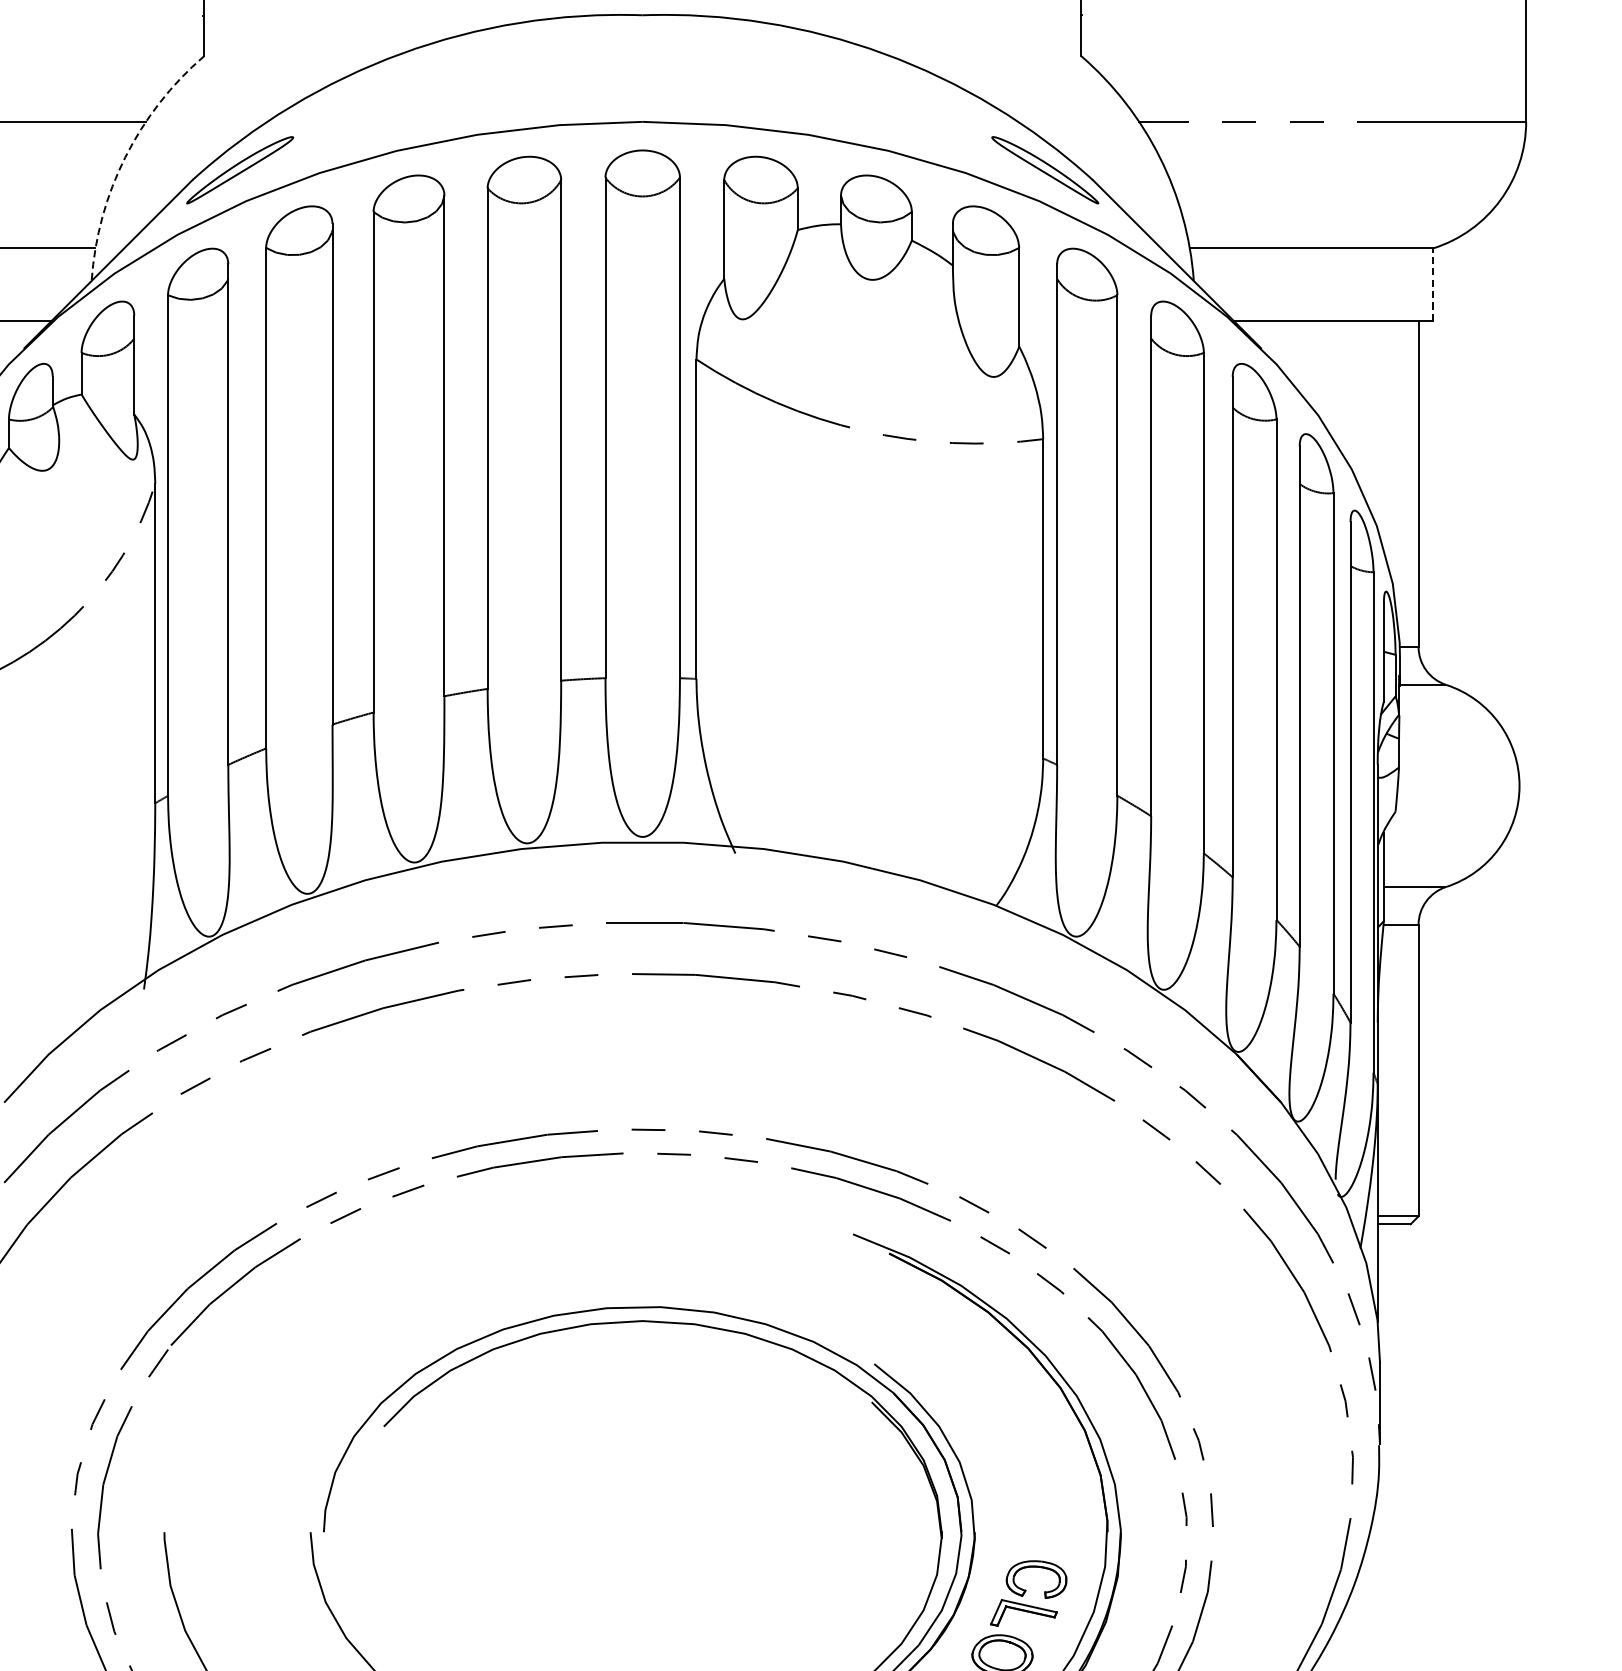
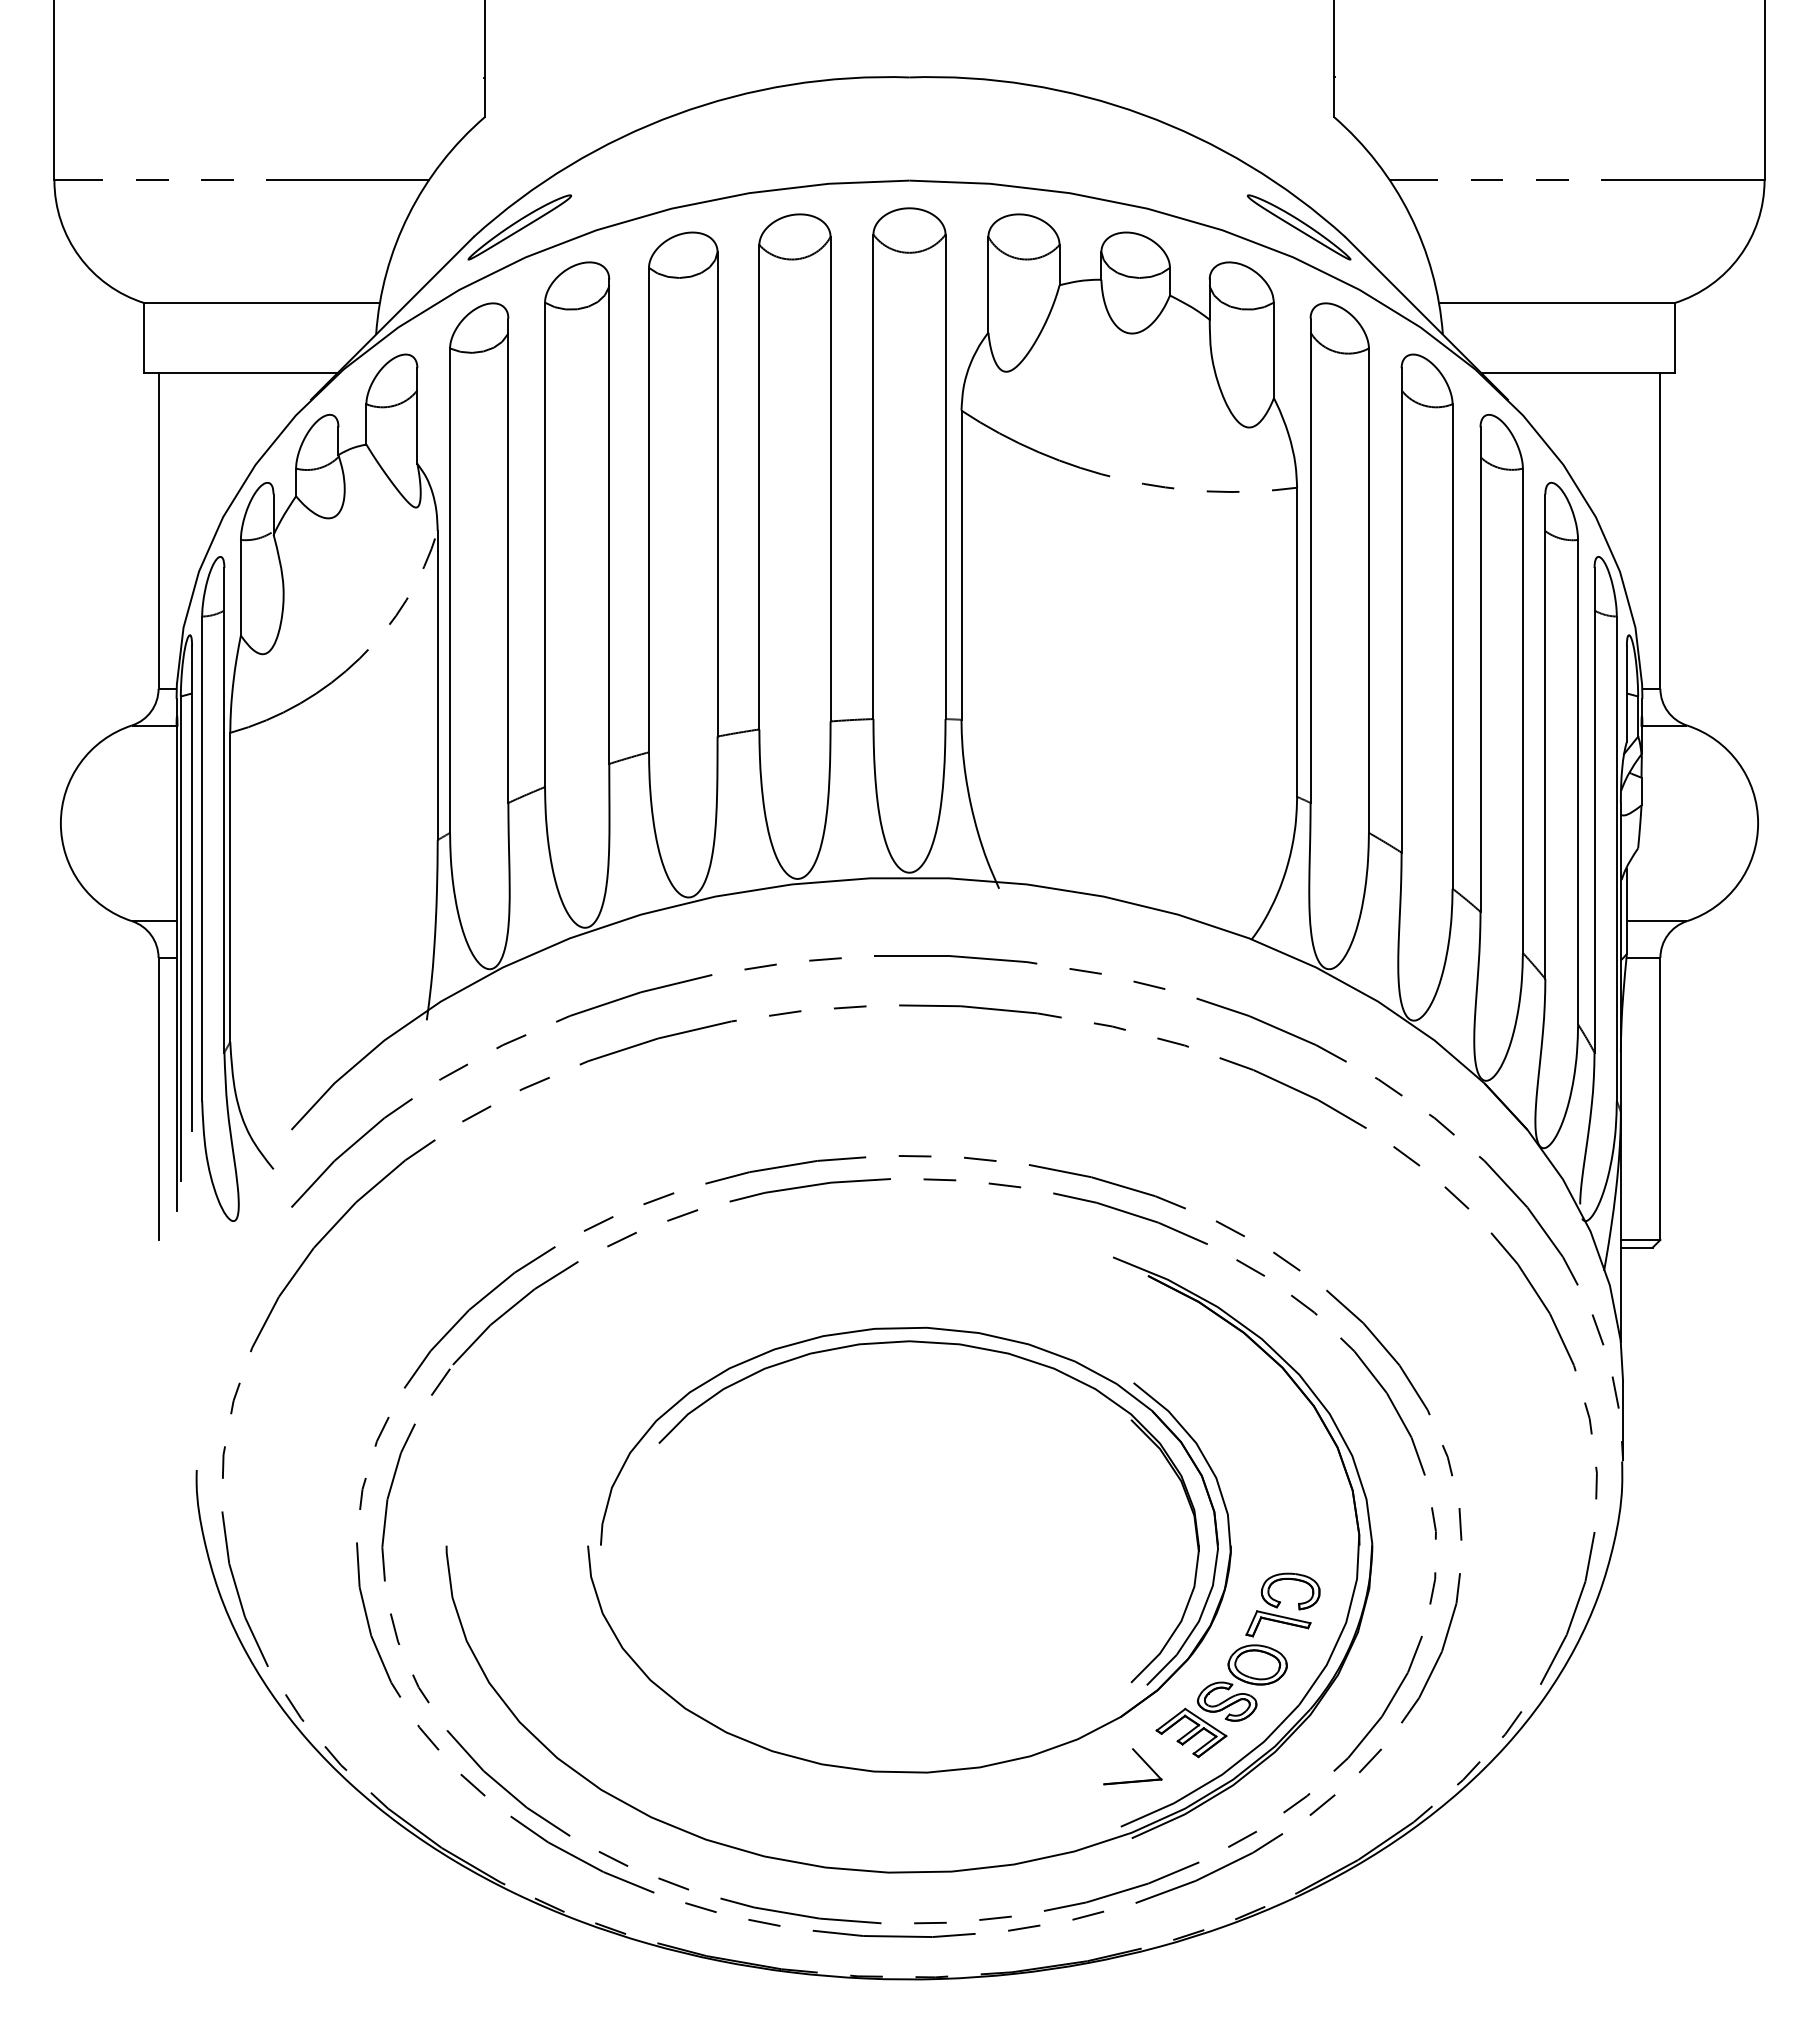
arc: (125, 156) -> (408, 214), dashed -> solid
line: (1433, 283) -> (1674, 337), dashed -> solid

